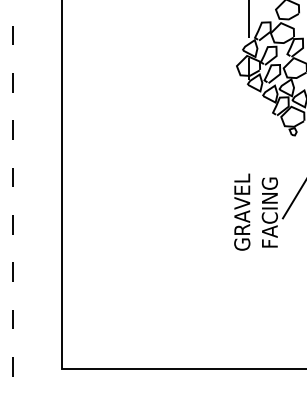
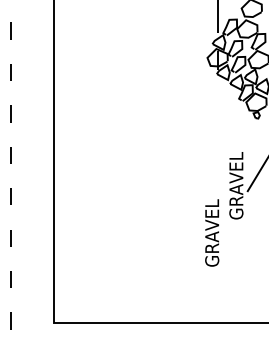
text: (242, 211) -> (212, 232), moved
text: (269, 211) -> (236, 185), FACING -> GRAVEL

